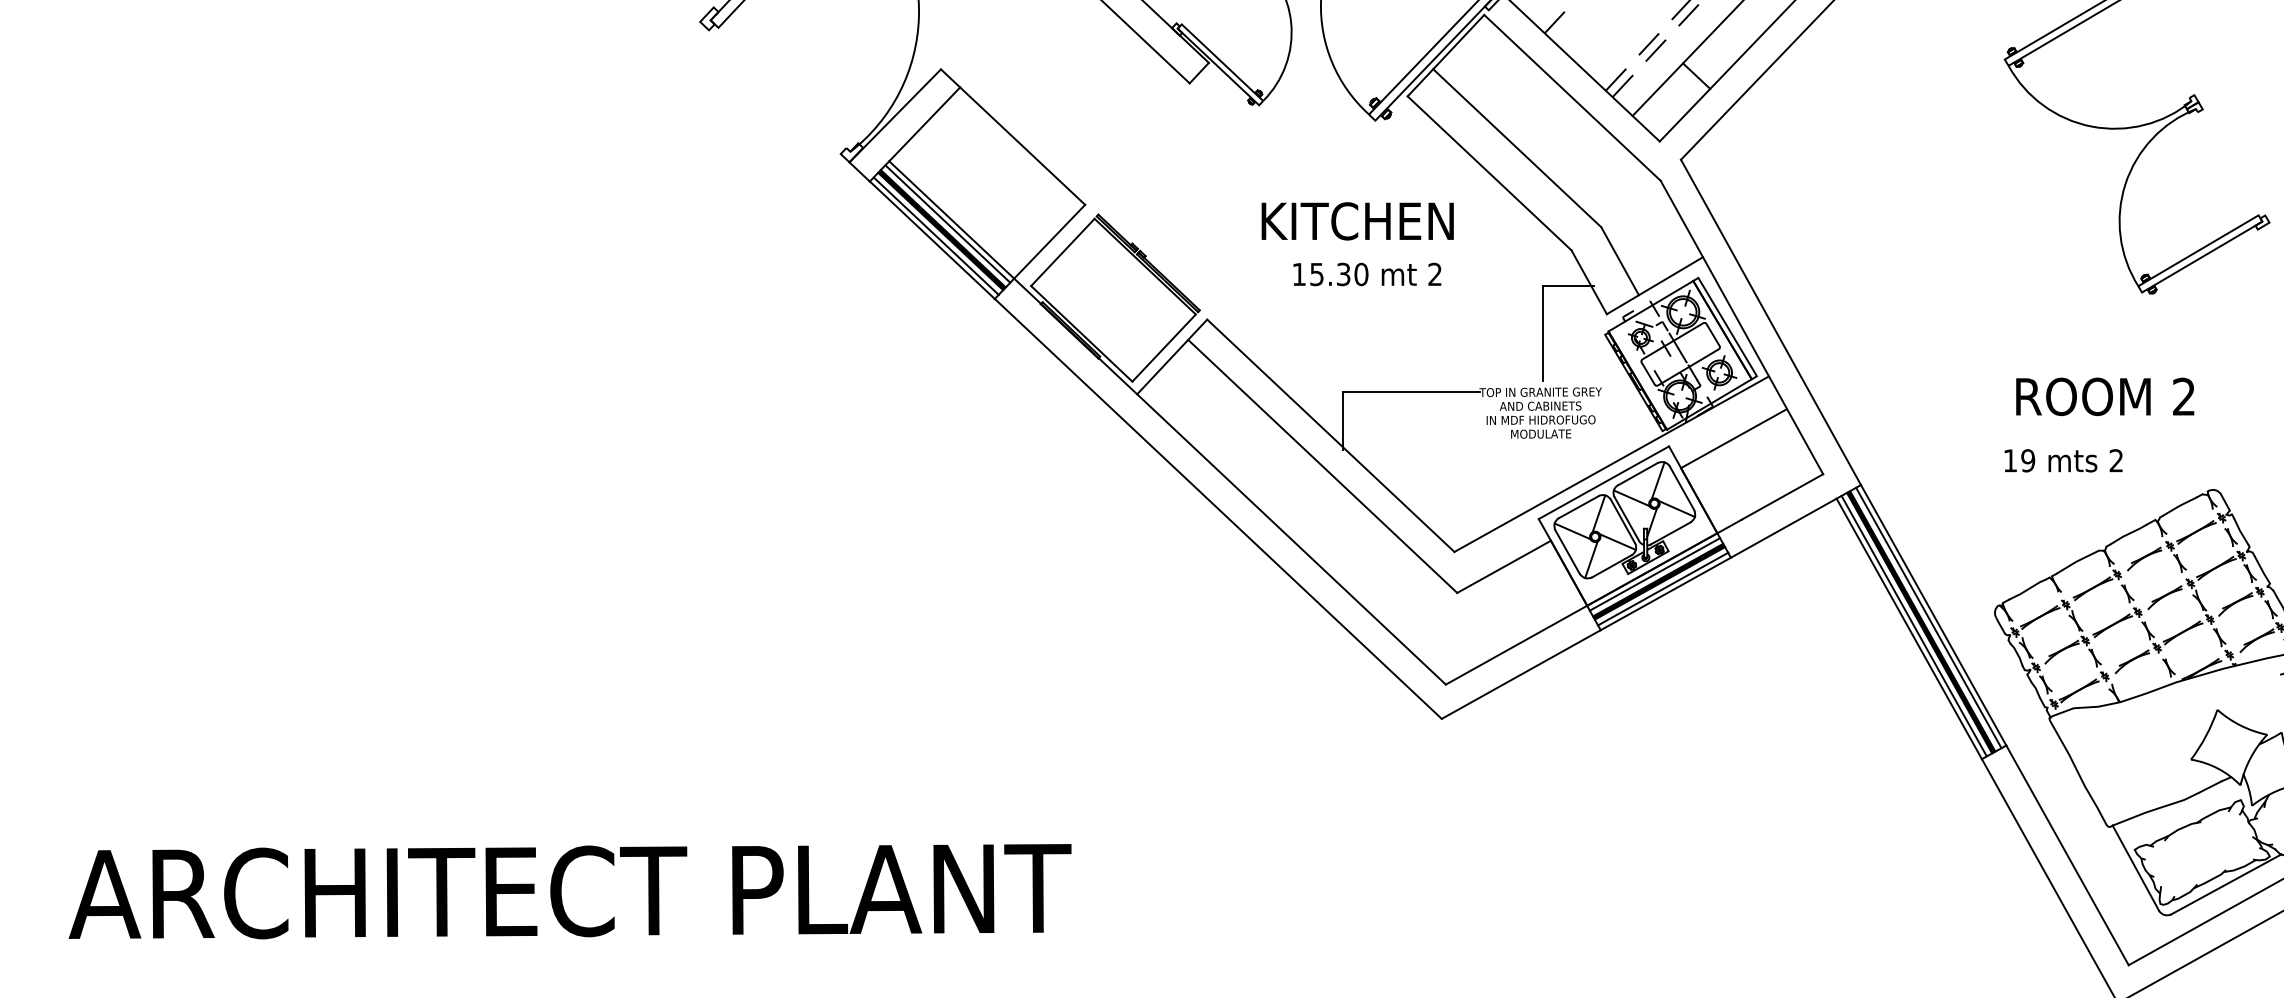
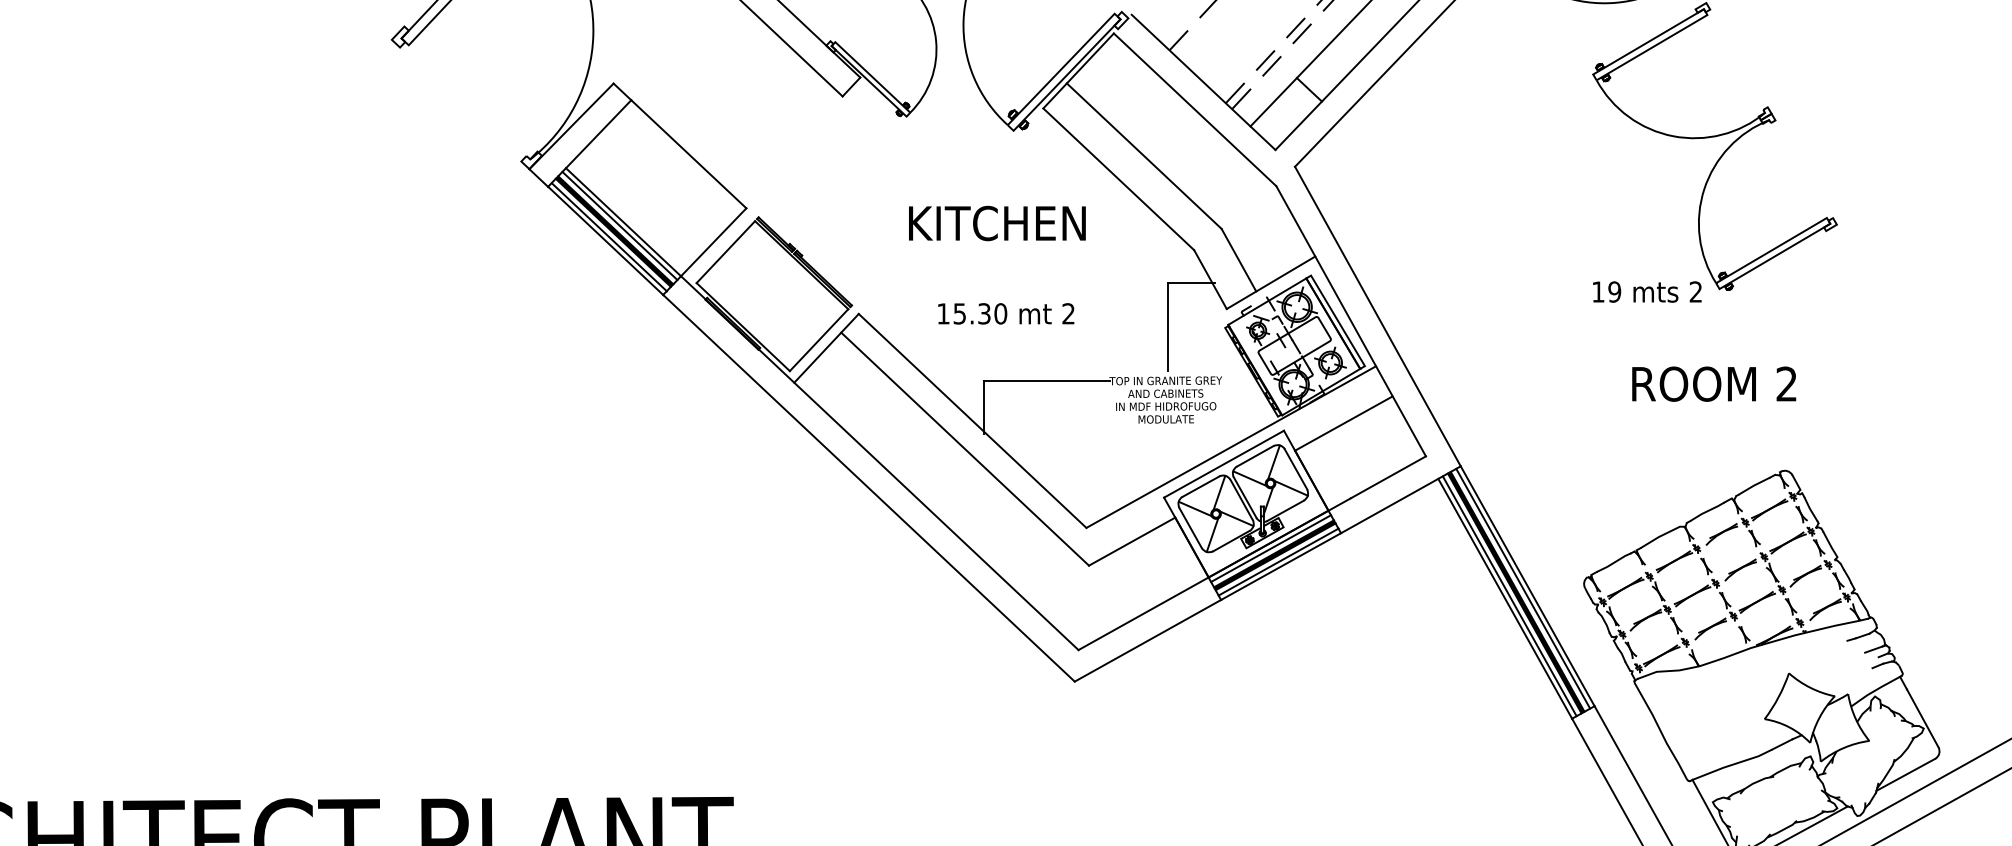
text: (1367, 274) -> (1006, 313), moved
text: (2105, 396) -> (1714, 383), moved
text: (2063, 460) -> (1647, 291), moved

